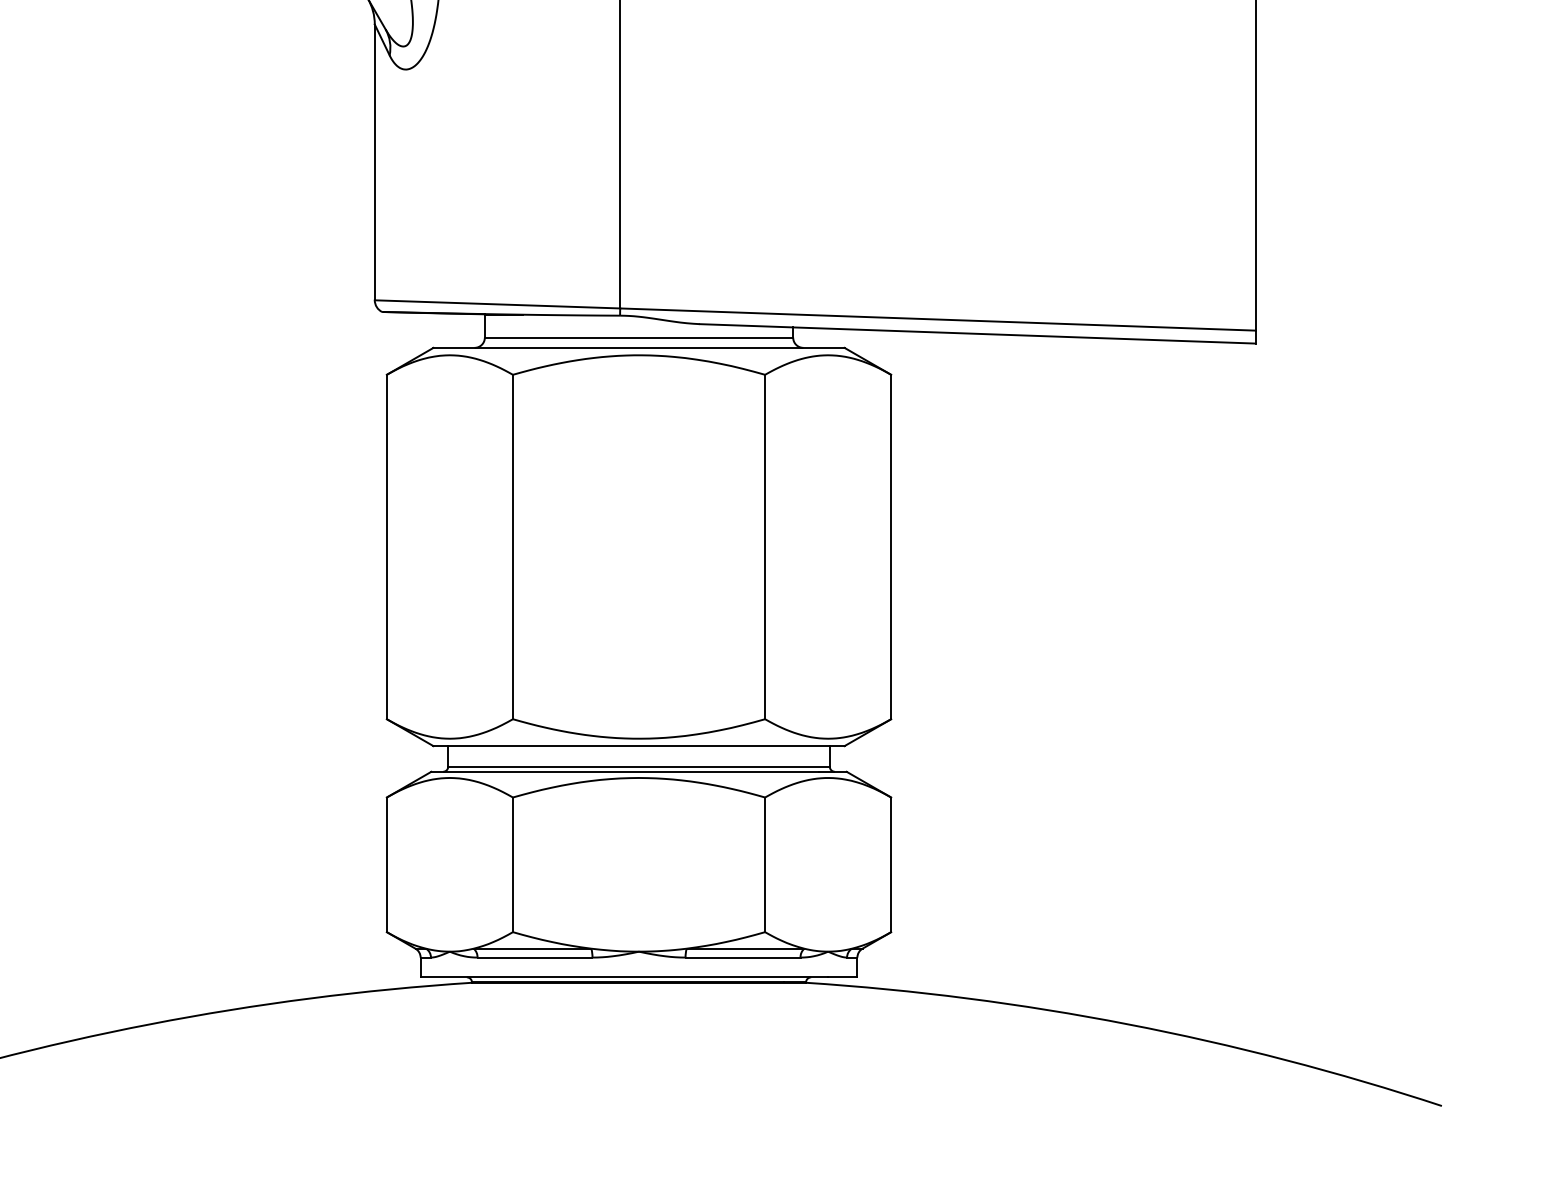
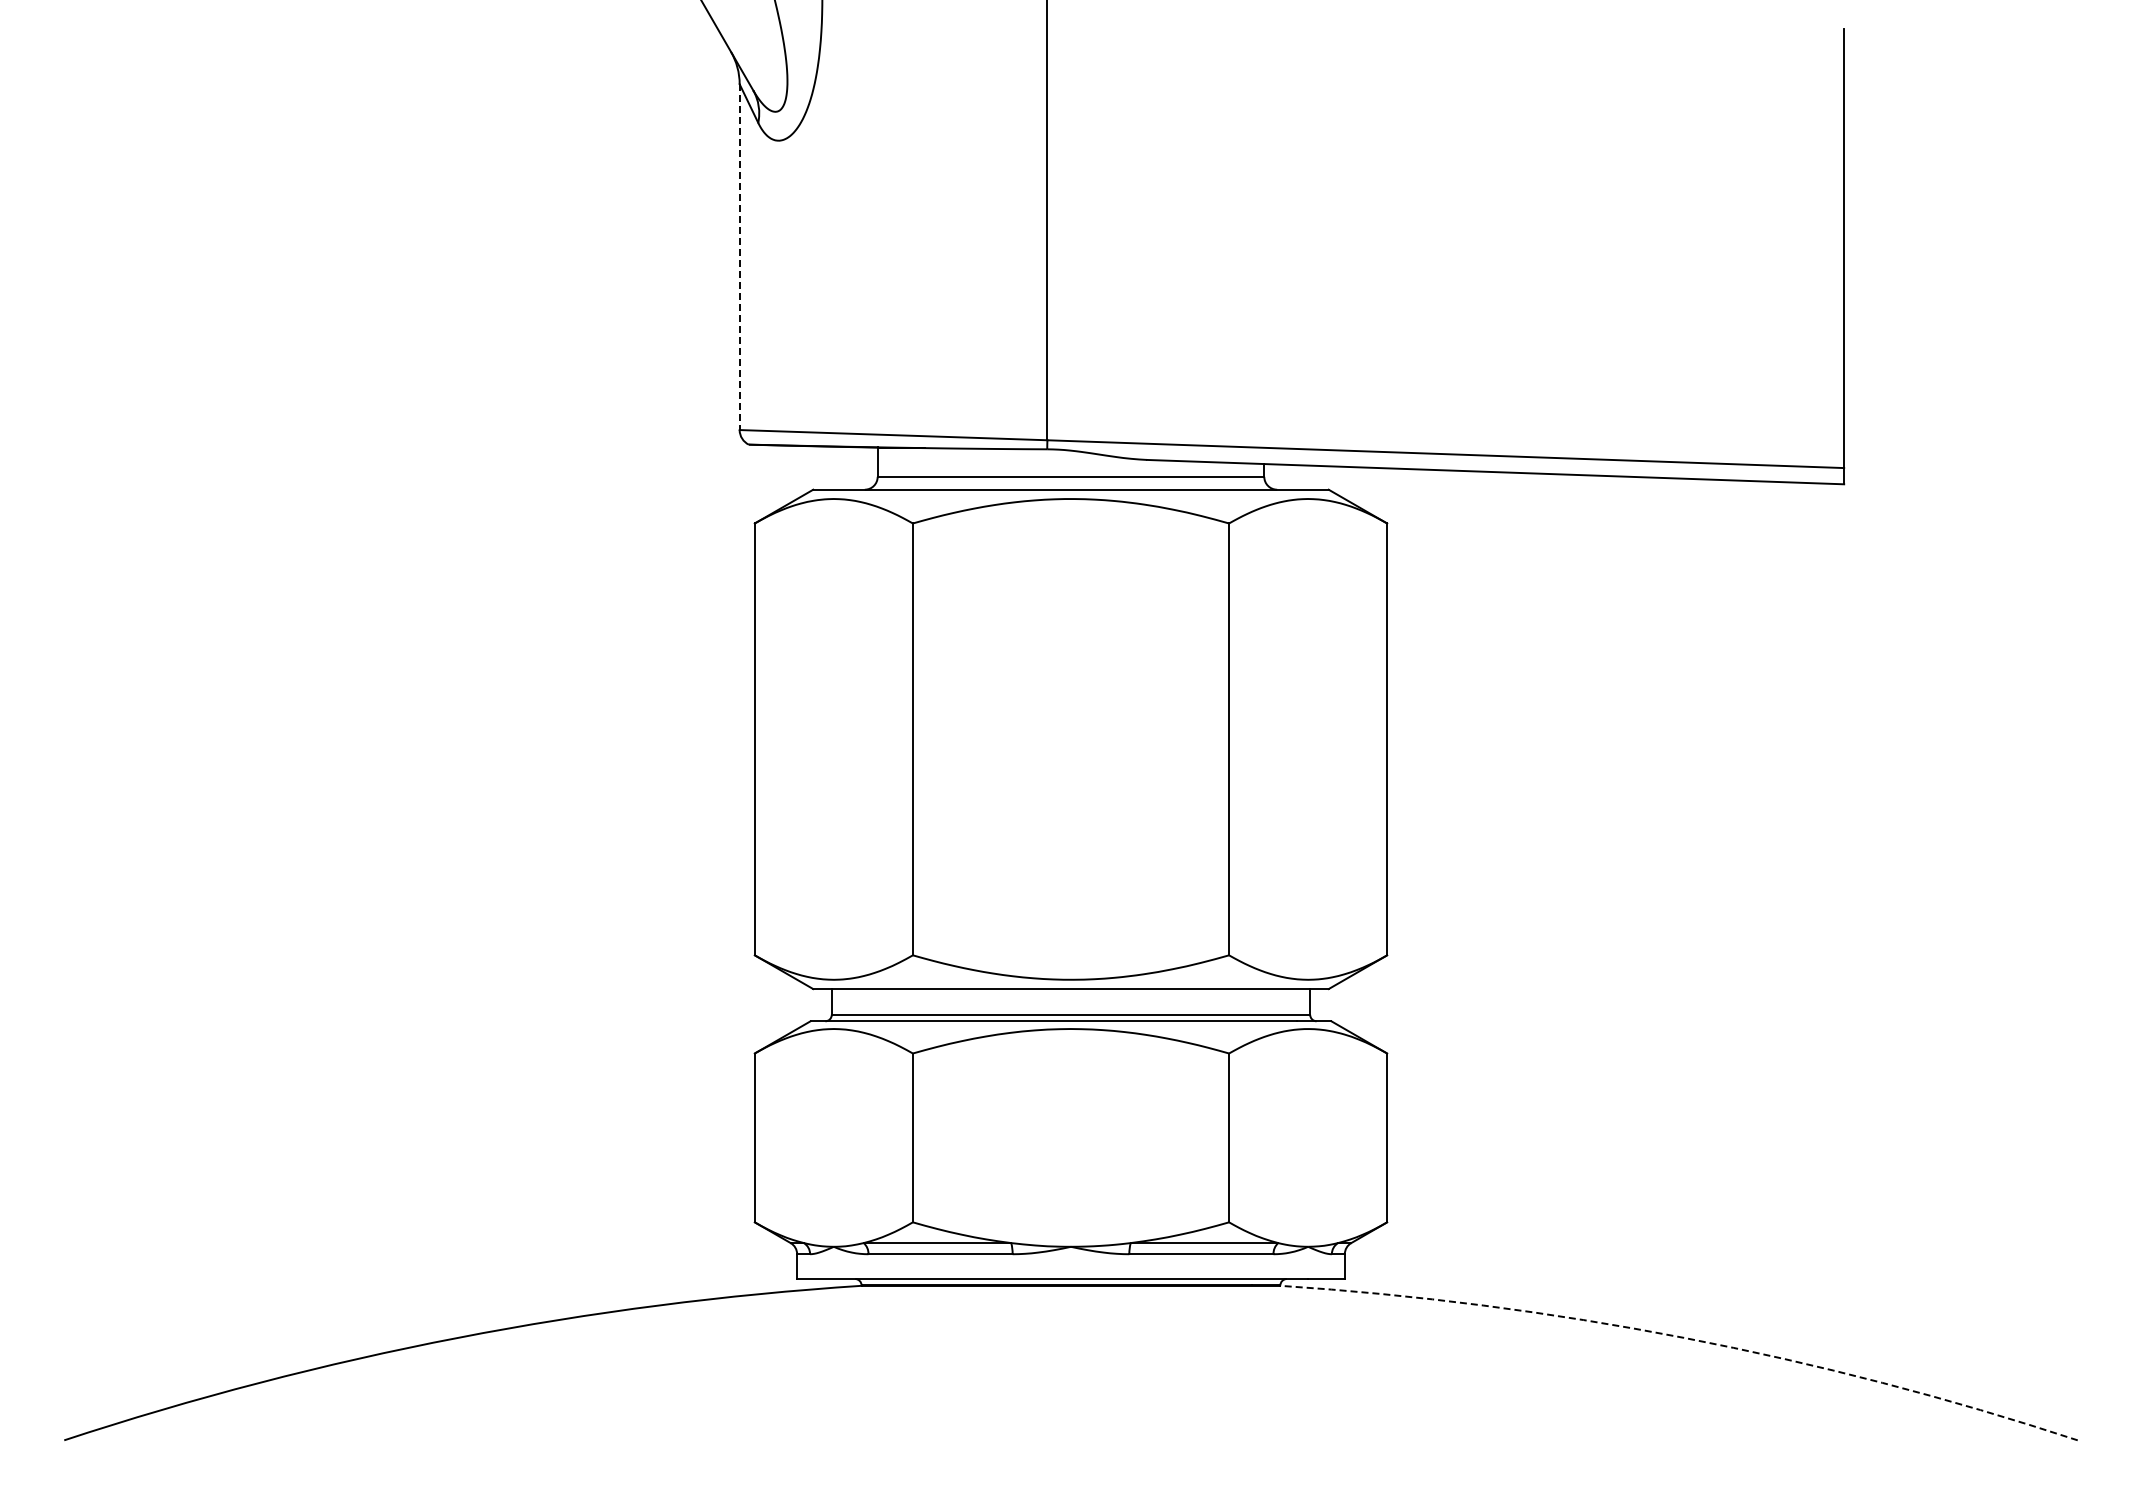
line: (374, 162) -> (739, 257), solid -> dashed
arc: (1127, 1023) -> (1683, 1337), solid -> dashed

